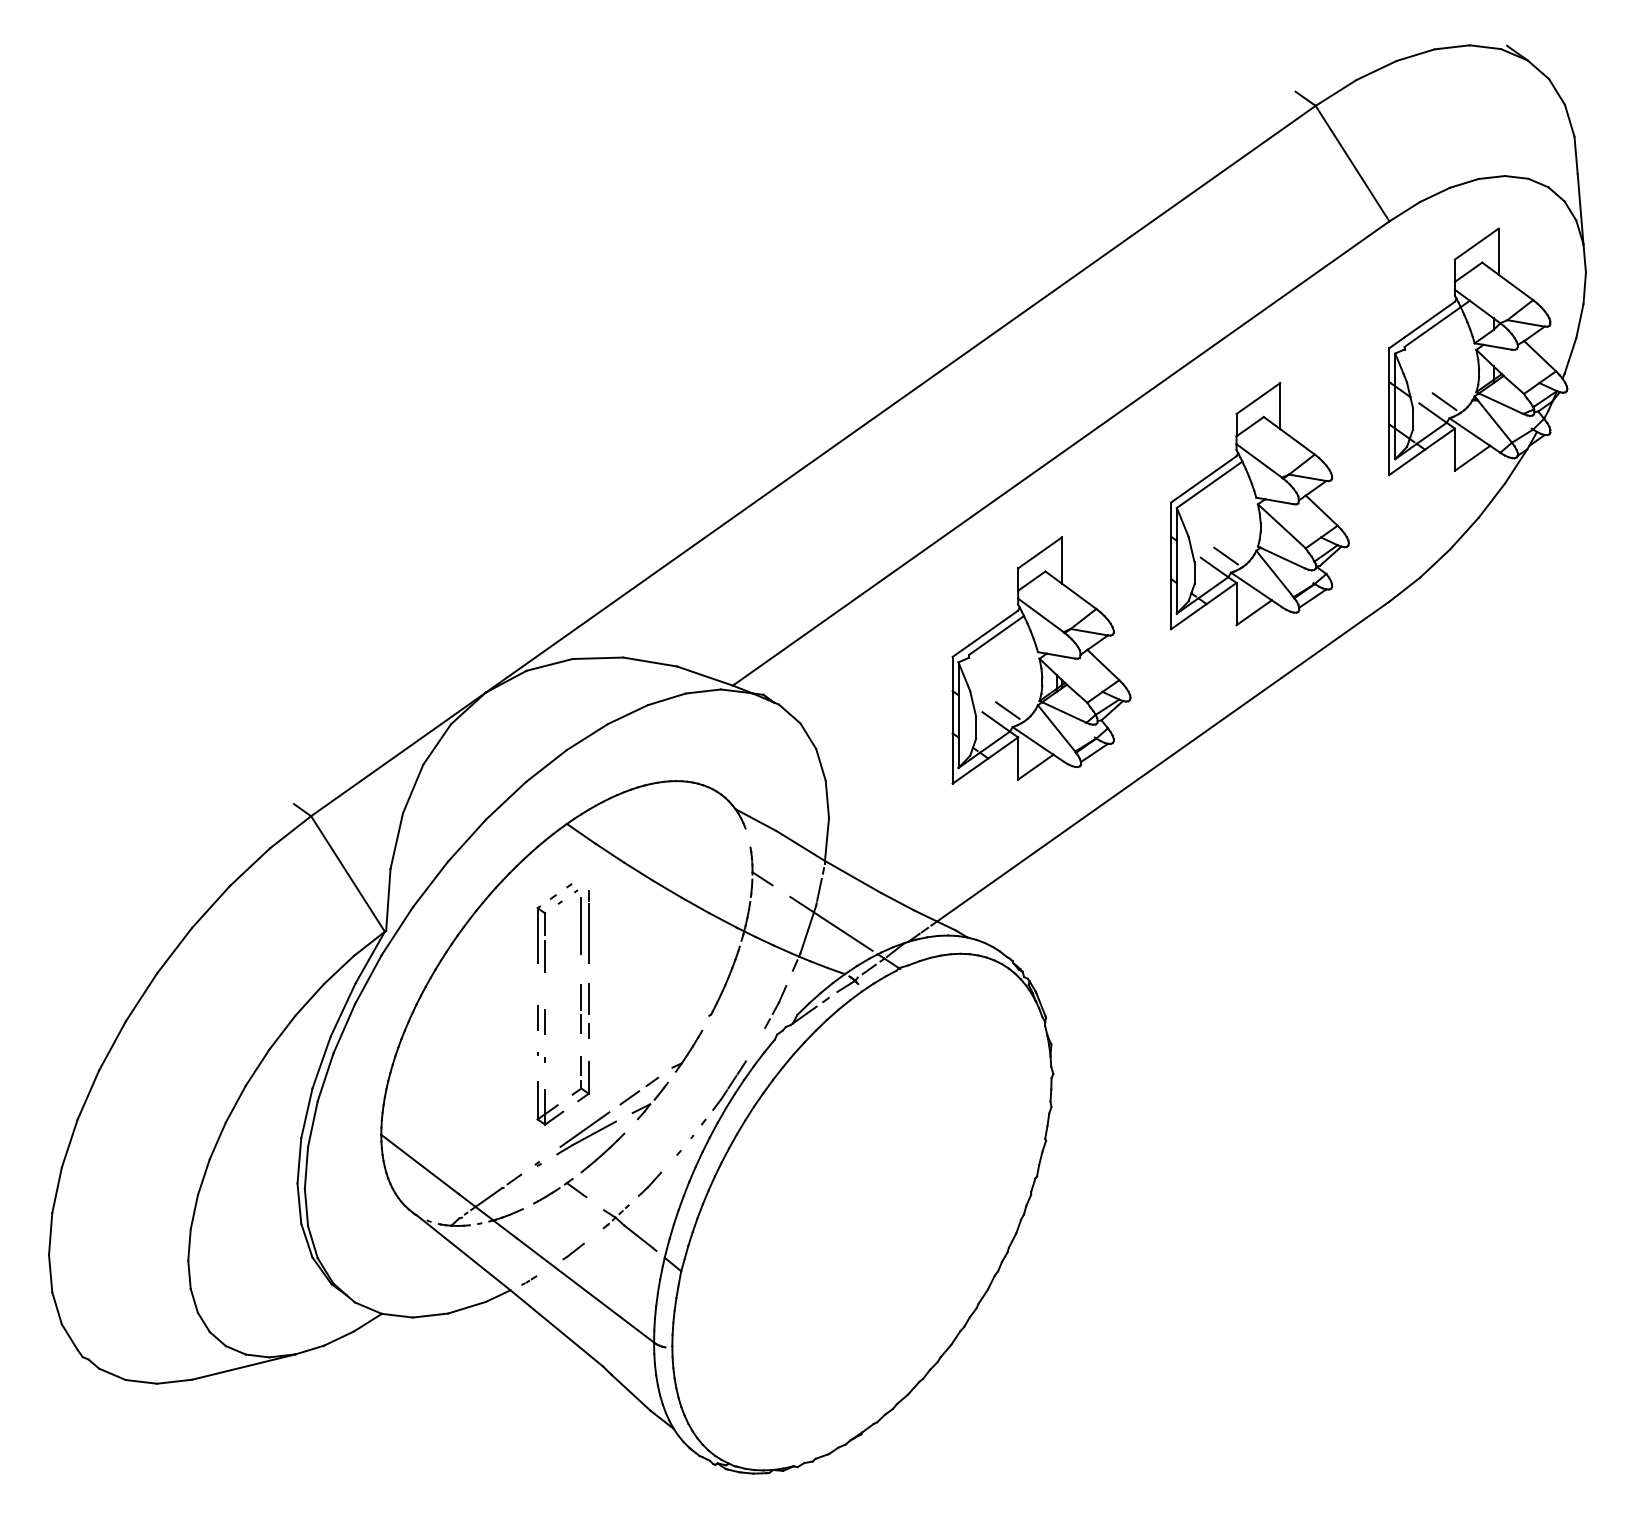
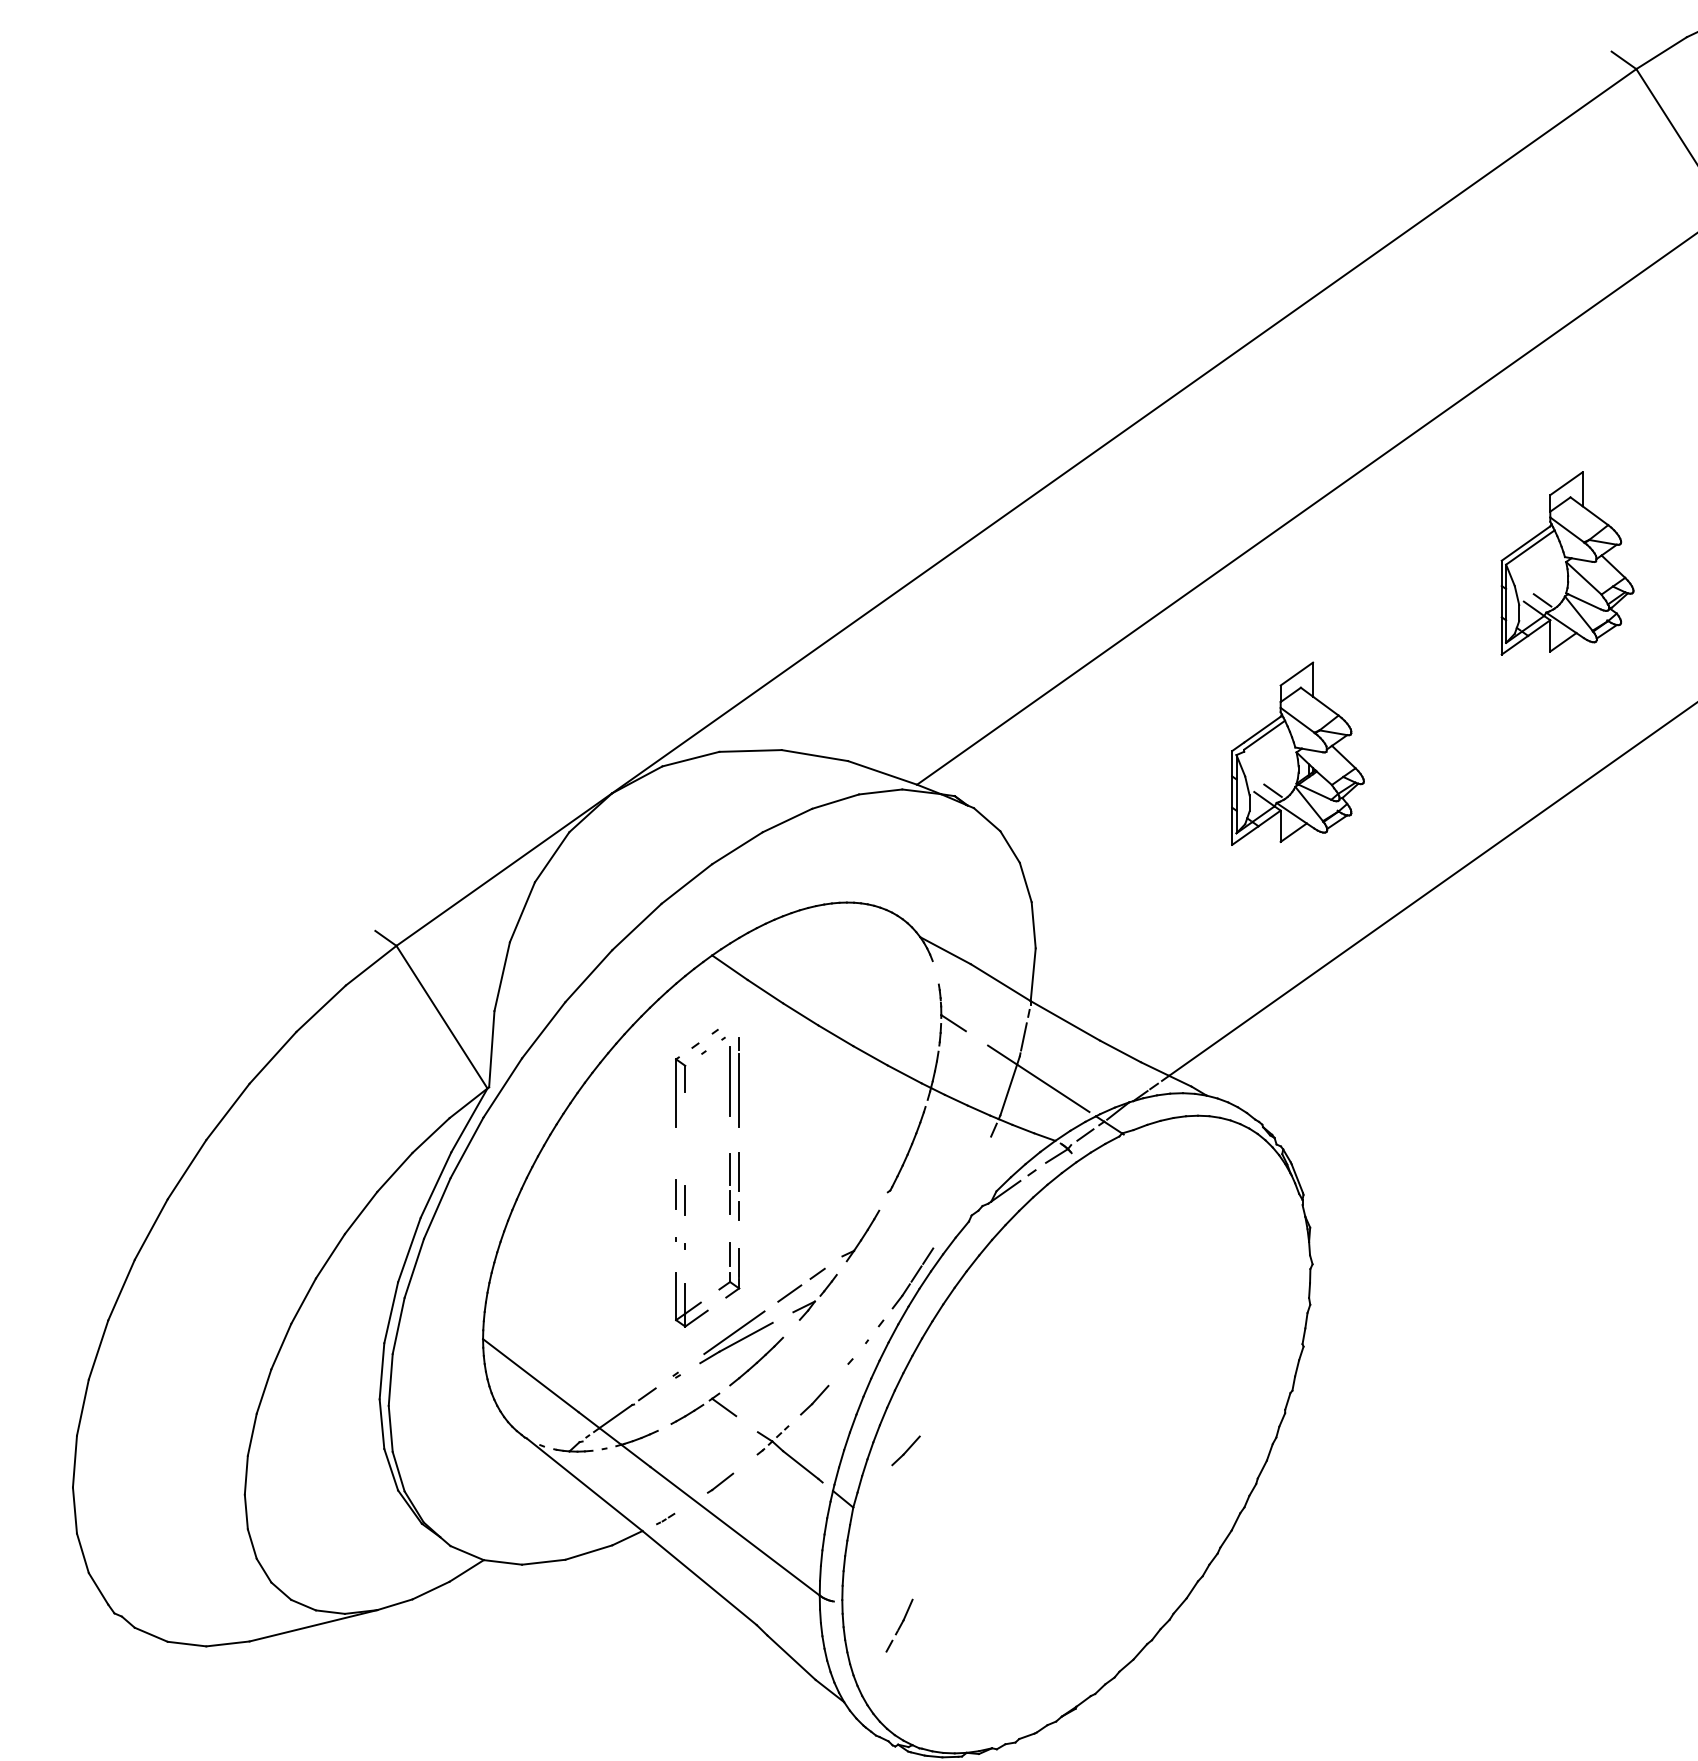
part: (1259, 506) -> (1567, 563), size x0.6
part: (1041, 660) -> (1297, 753), size x0.6
line: (545, 956) -> (685, 1119), removed
part: (775, 1006) -> (899, 1625), moved
line: (724, 1224) -> (906, 1449), added

